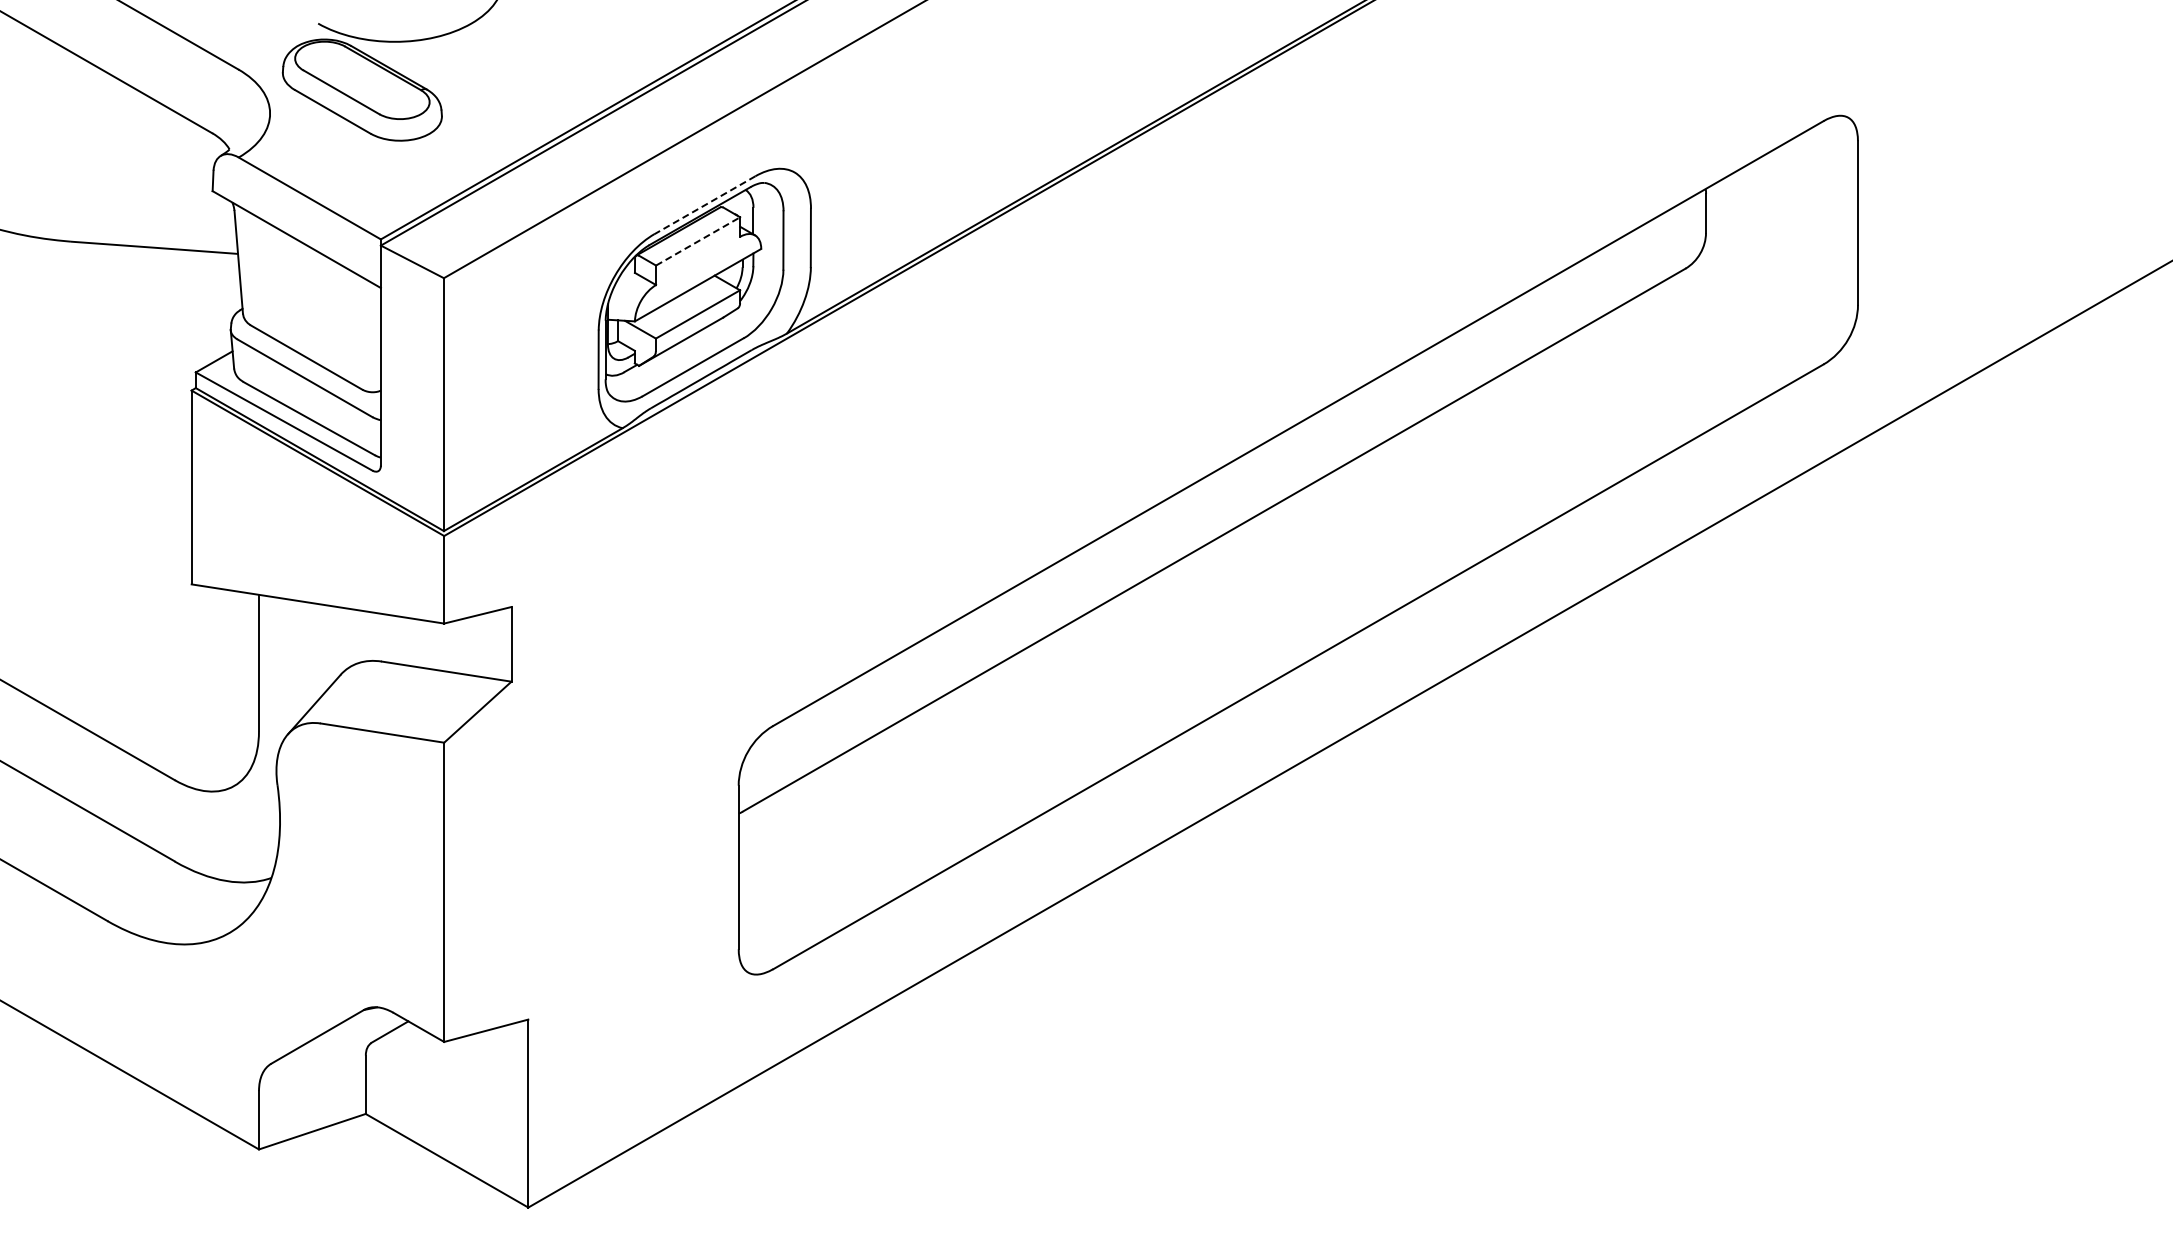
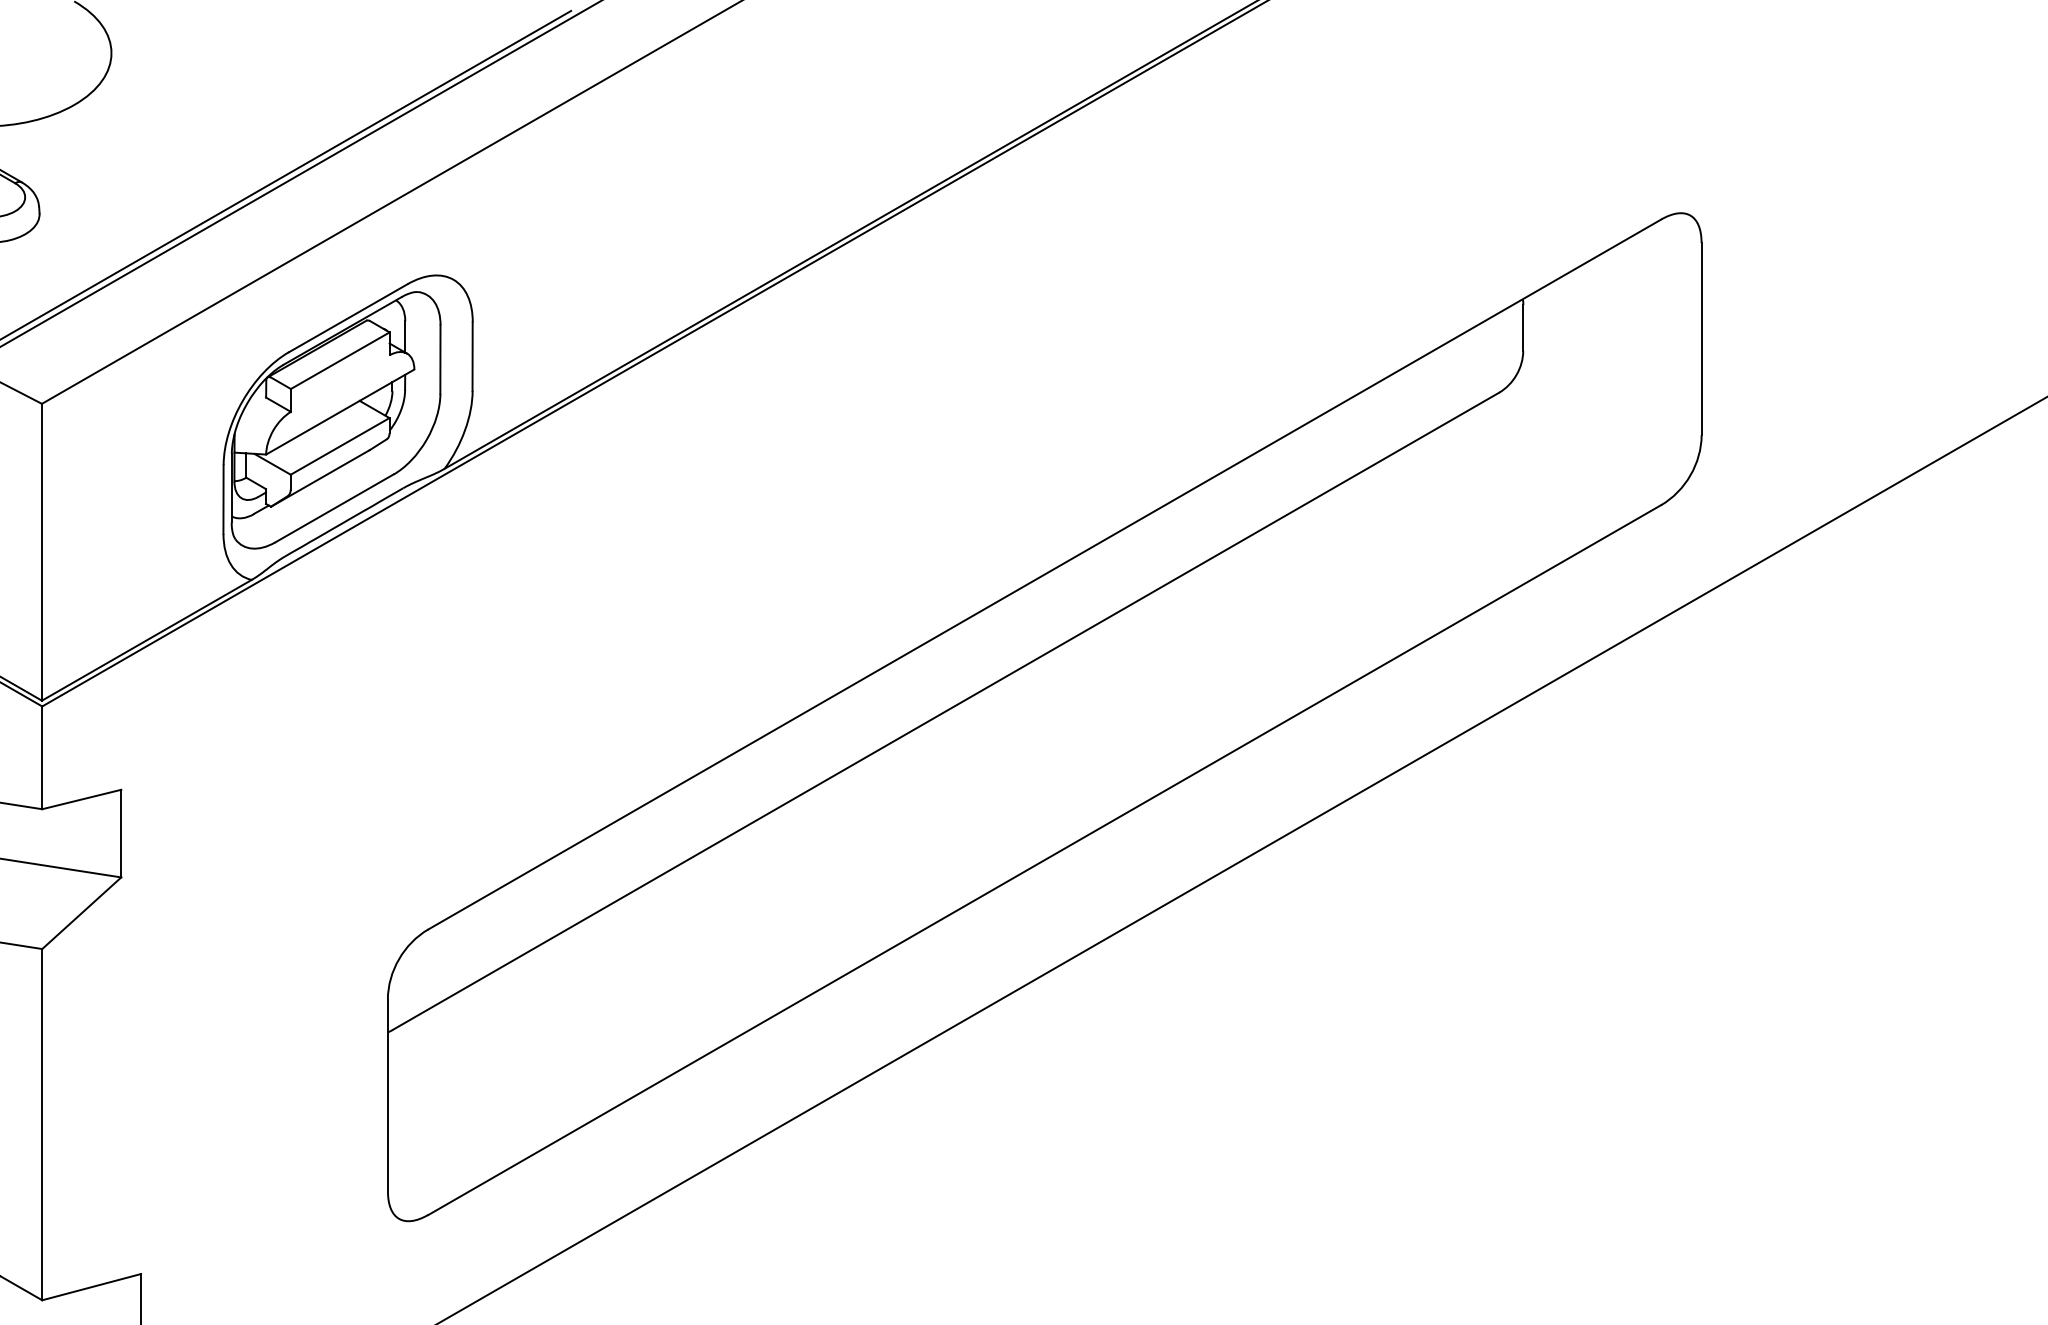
line: (704, 205) -> (347, 318), dashed -> solid
line: (698, 241) -> (340, 360), dashed -> solid

